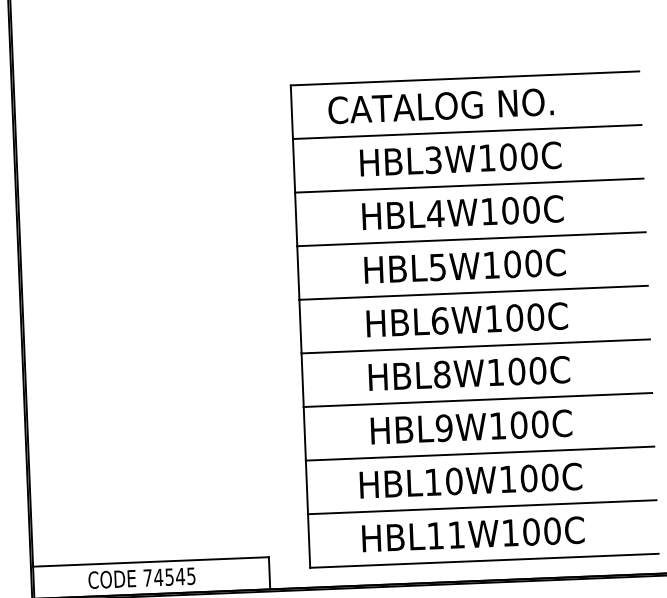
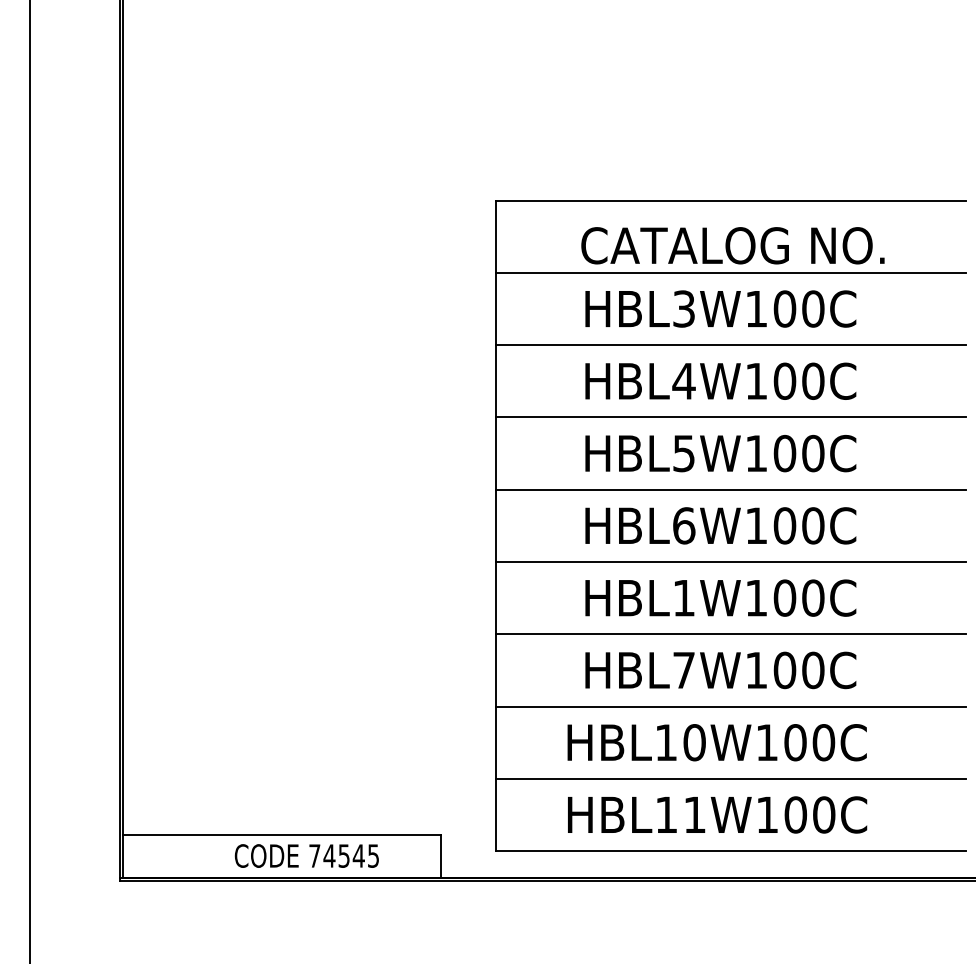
text: (440, 106) -> (732, 245), moved
text: (442, 374) -> (684, 597), HBL8W100C -> HBL1W100C
text: (443, 428) -> (683, 670), HBL9W100C -> HBL7W100C
text: (141, 577) -> (306, 855), moved

